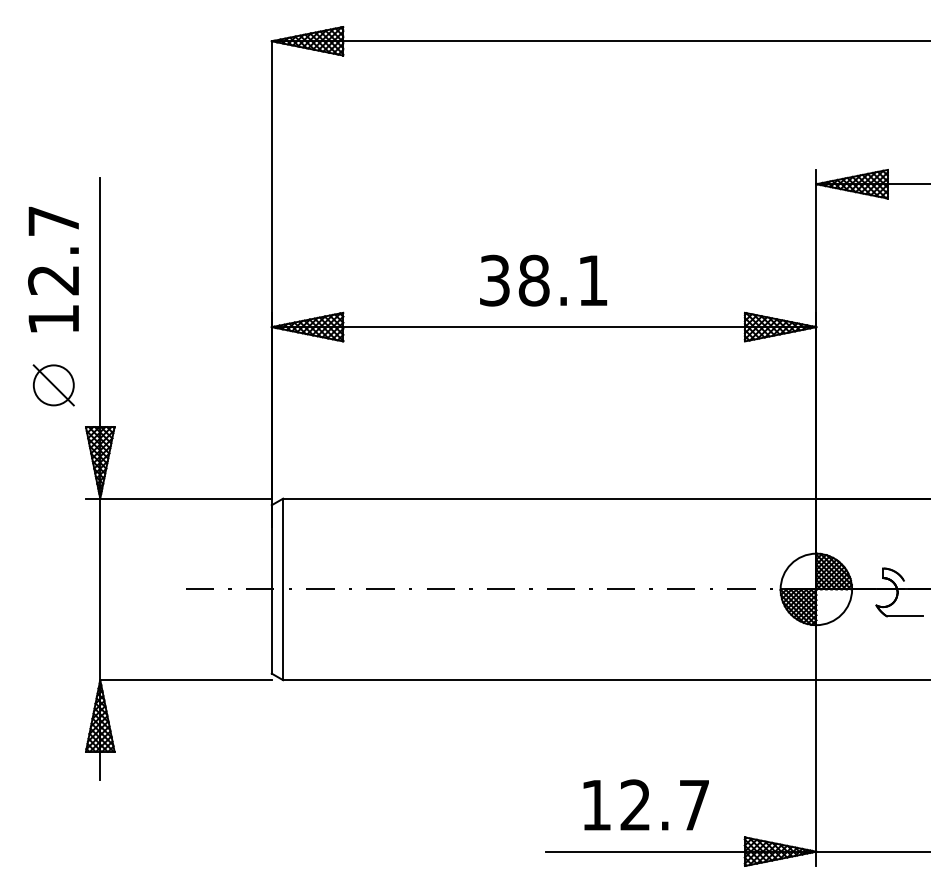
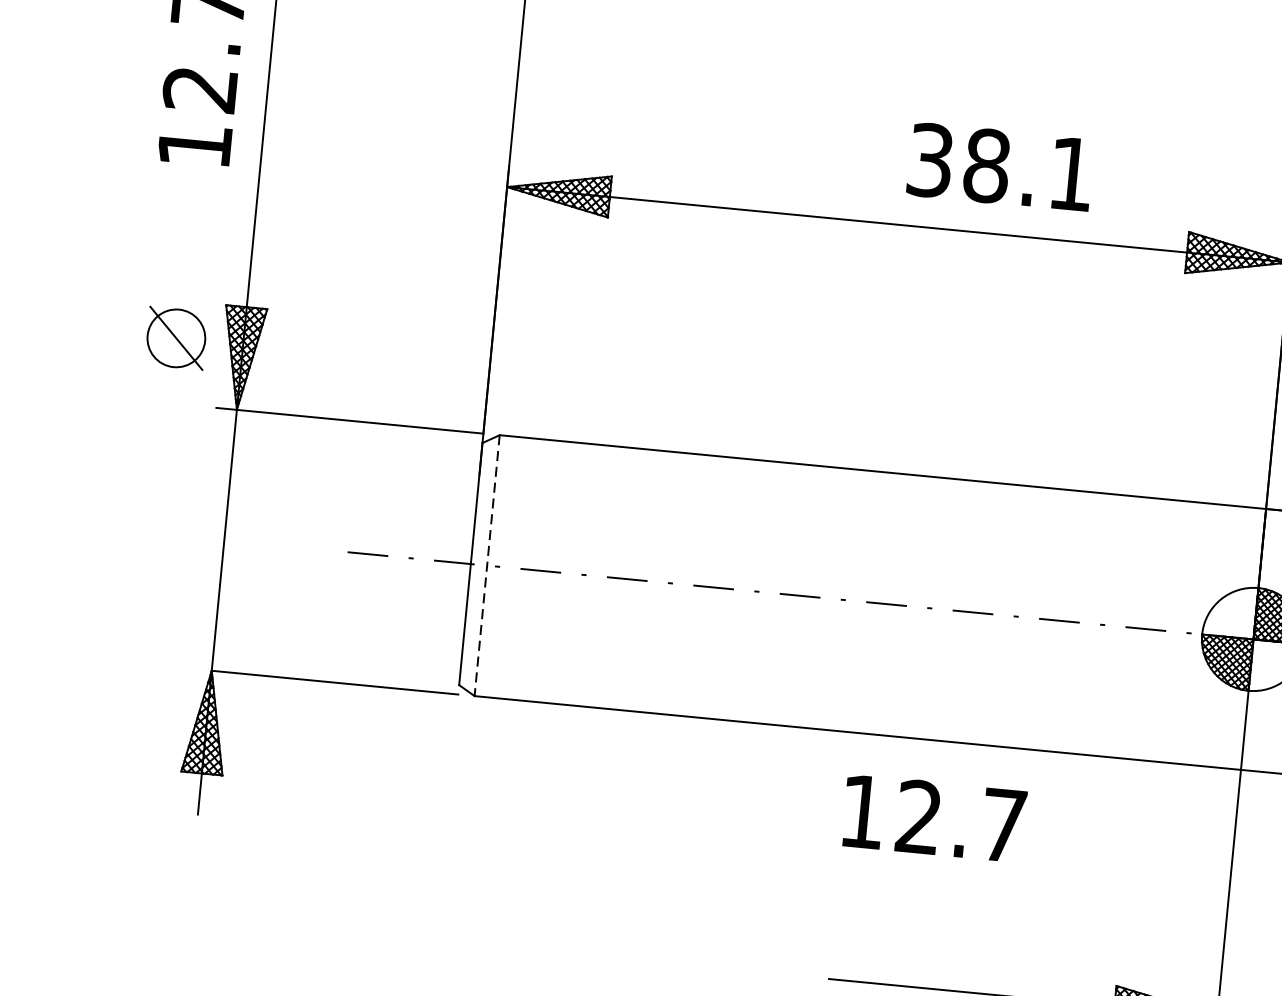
text: (543, 280) -> (1000, 166), moved
part: (53, 385) -> (175, 338), moved
line: (283, 589) -> (487, 565), solid -> dashed
text: (645, 804) -> (933, 817), moved

